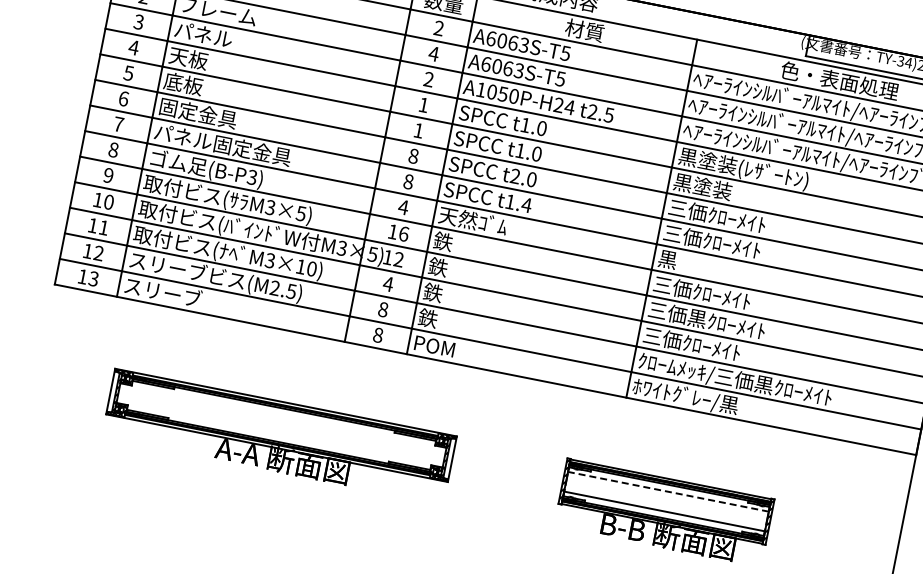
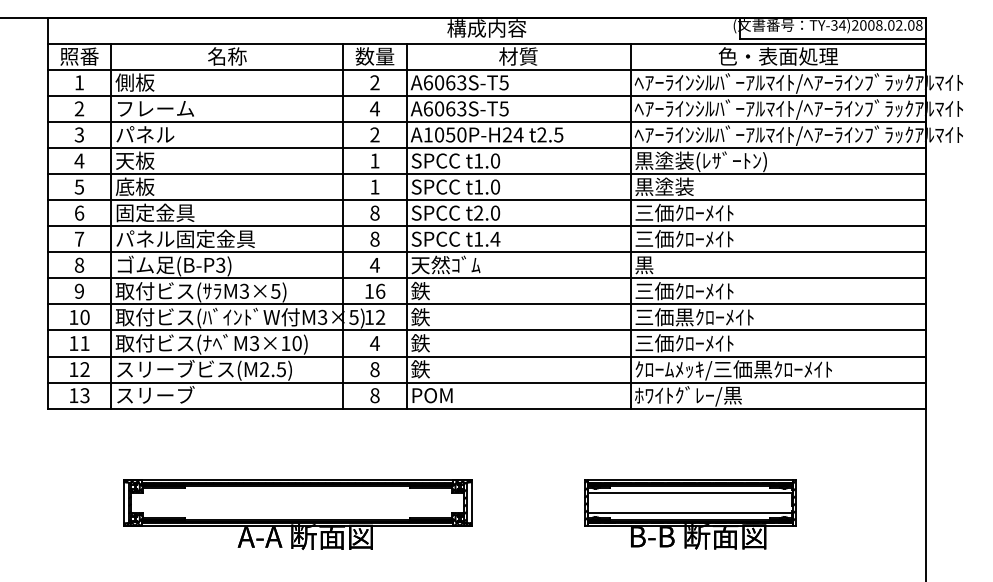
line: (667, 491) -> (689, 492), dashed -> solid

